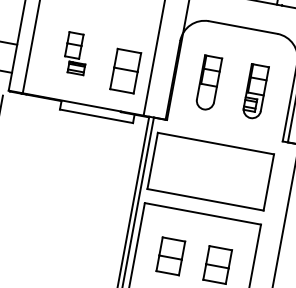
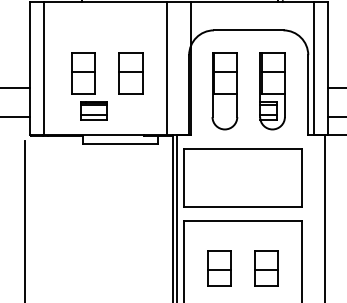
part: (76, 53) -> (89, 86), size x1.67
part: (125, 70) -> (130, 73), moved
part: (208, 83) -> (224, 91), size x1.43
part: (255, 91) -> (272, 91), size x1.43

